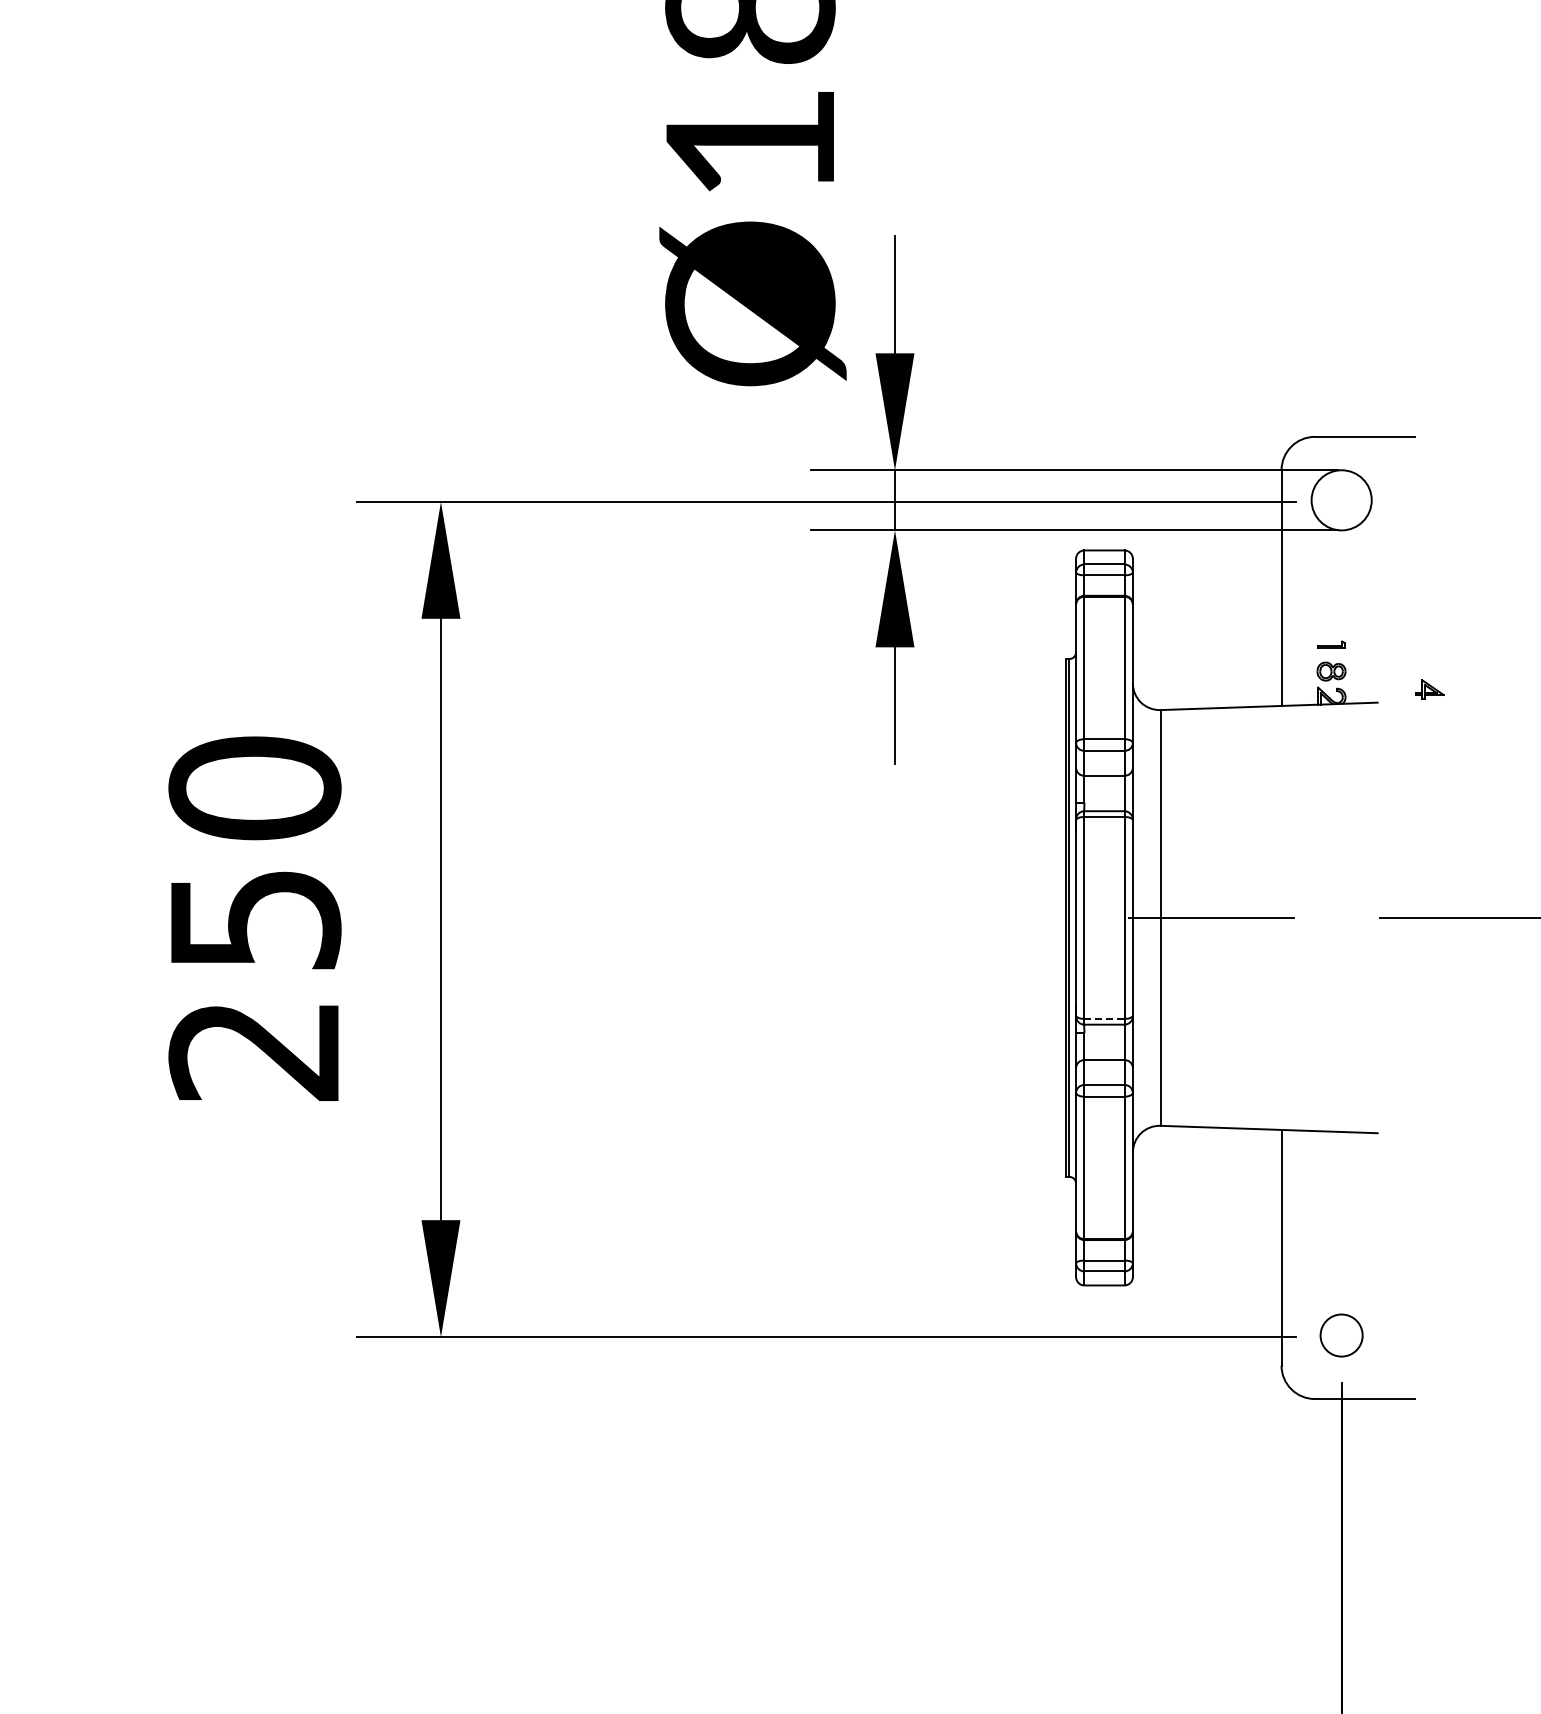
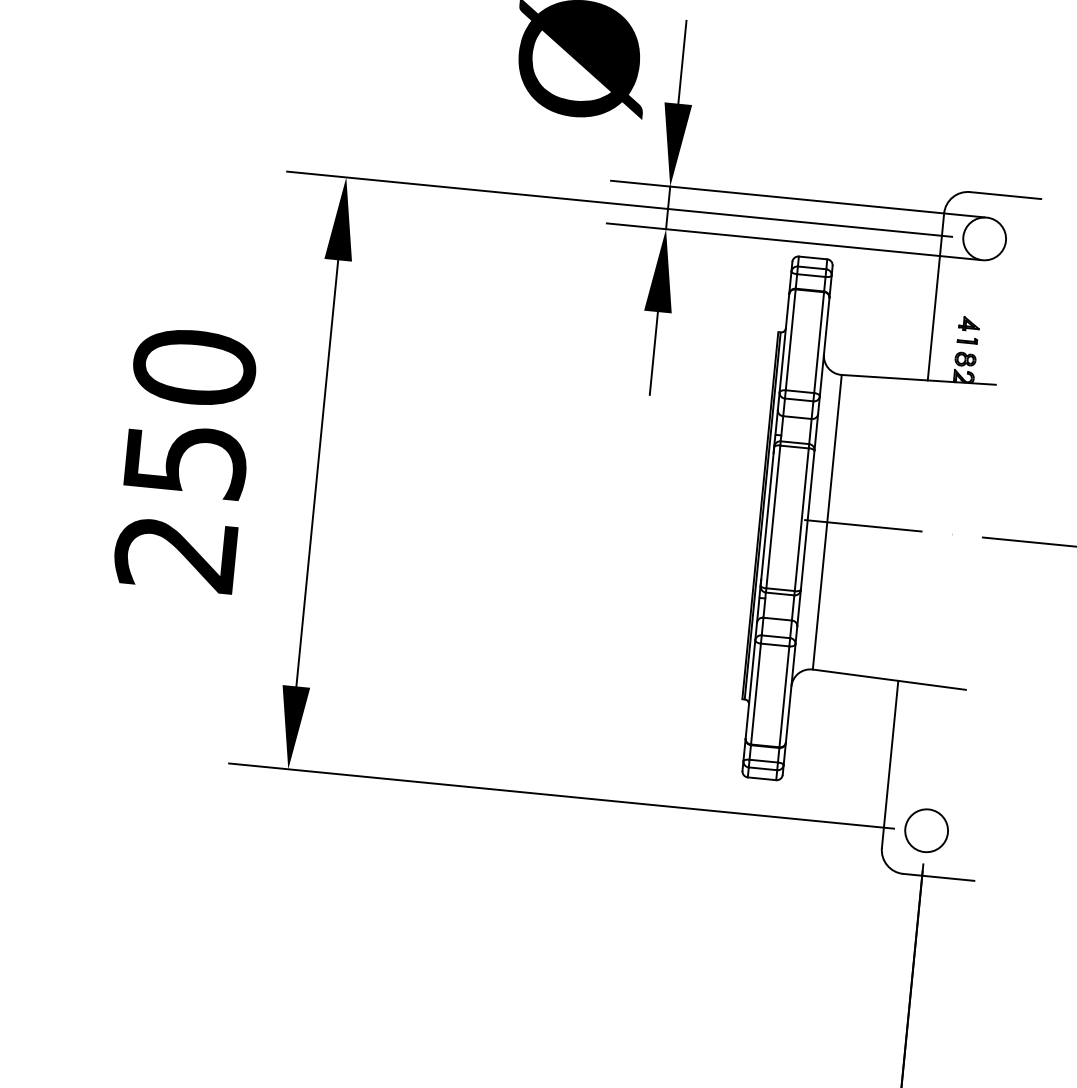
part: (1429, 689) -> (969, 324), moved
line: (1104, 1018) -> (780, 589), dashed -> solid
circle: (1341, 1335) -> (926, 830), size x1.43

